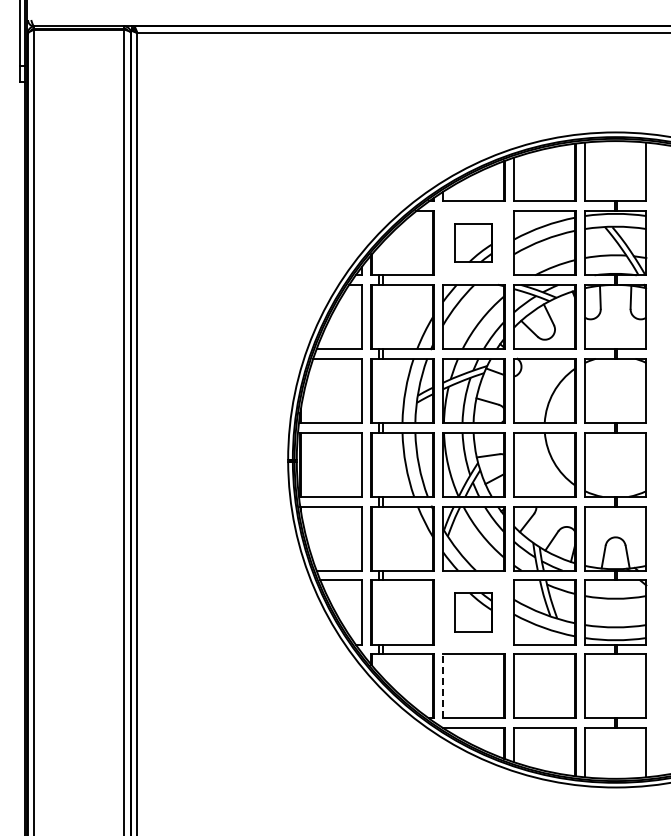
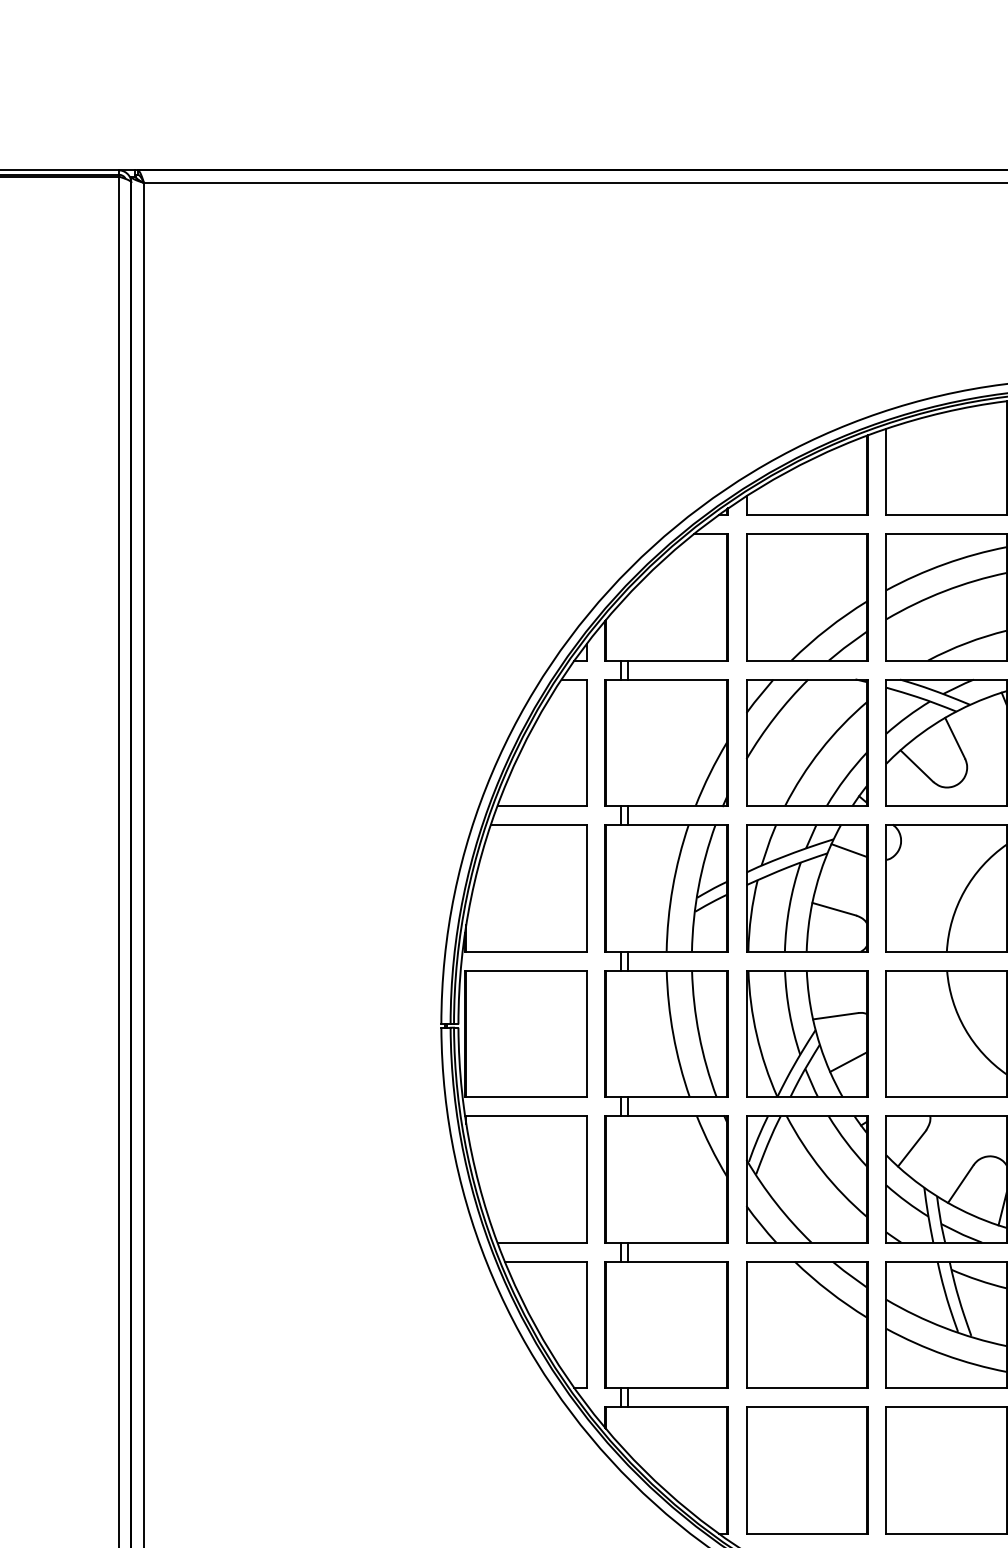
part: (473, 242) -> (806, 595), size x1.67
part: (473, 612) -> (806, 1324), size x1.67
line: (443, 685) -> (747, 1468), dashed -> solid

